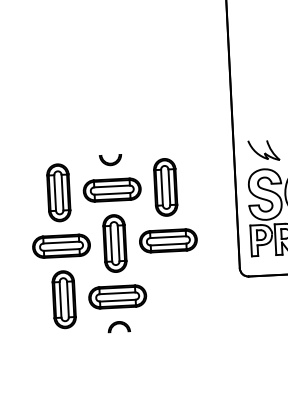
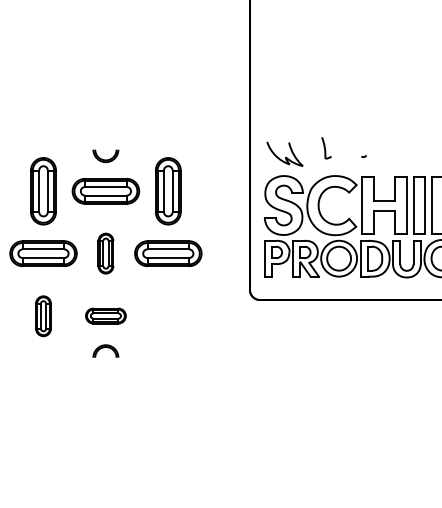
part: (114, 243) -> (105, 253), size x0.6
part: (117, 296) -> (105, 315), size x0.6
part: (64, 300) -> (43, 316), size x0.6

